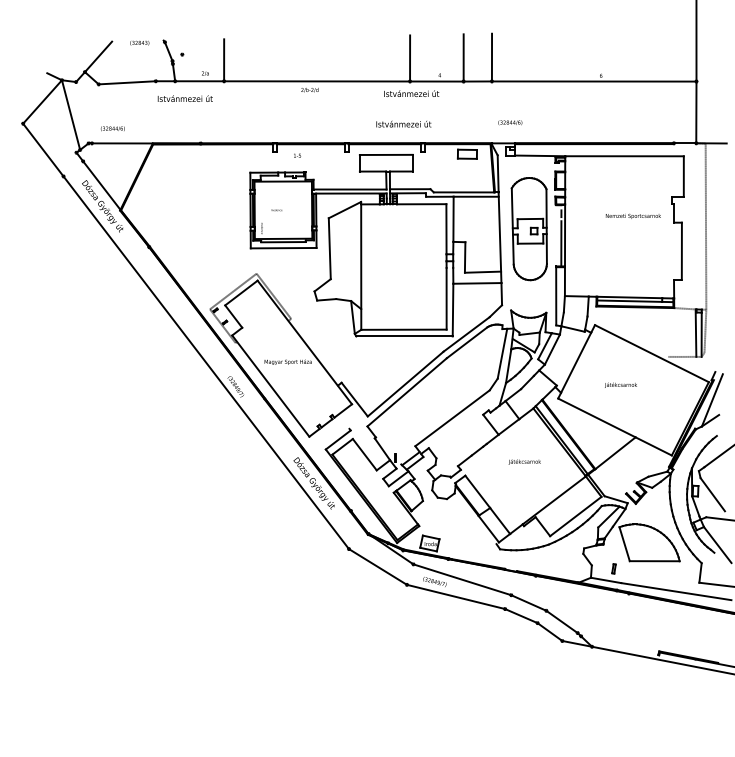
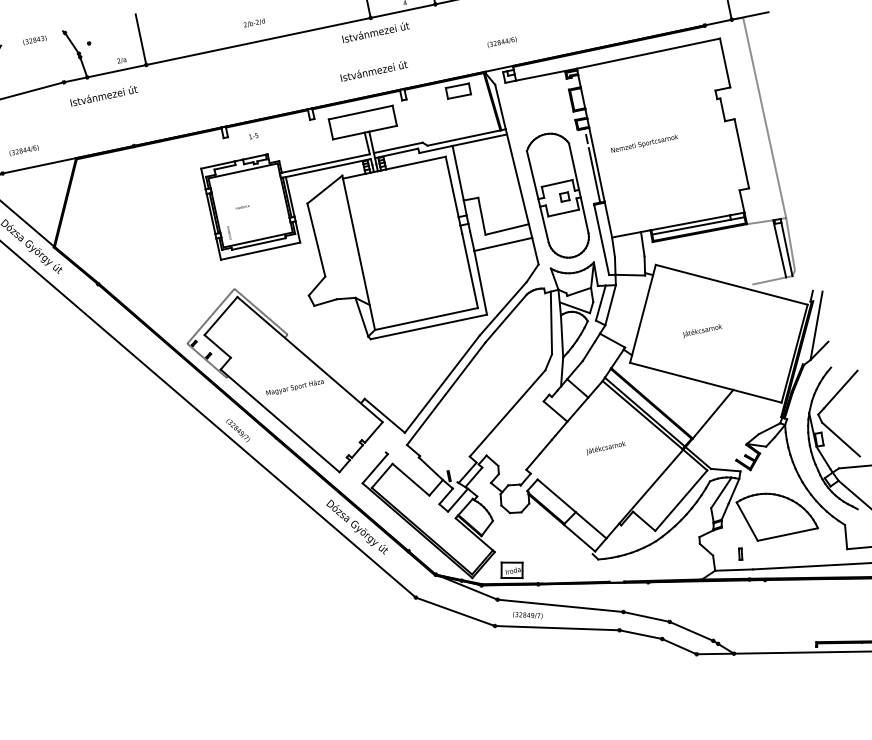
text: (309, 90) -> (254, 23), moved
text: (632, 215) -> (643, 143), moved
part: (528, 229) -> (557, 196), moved

